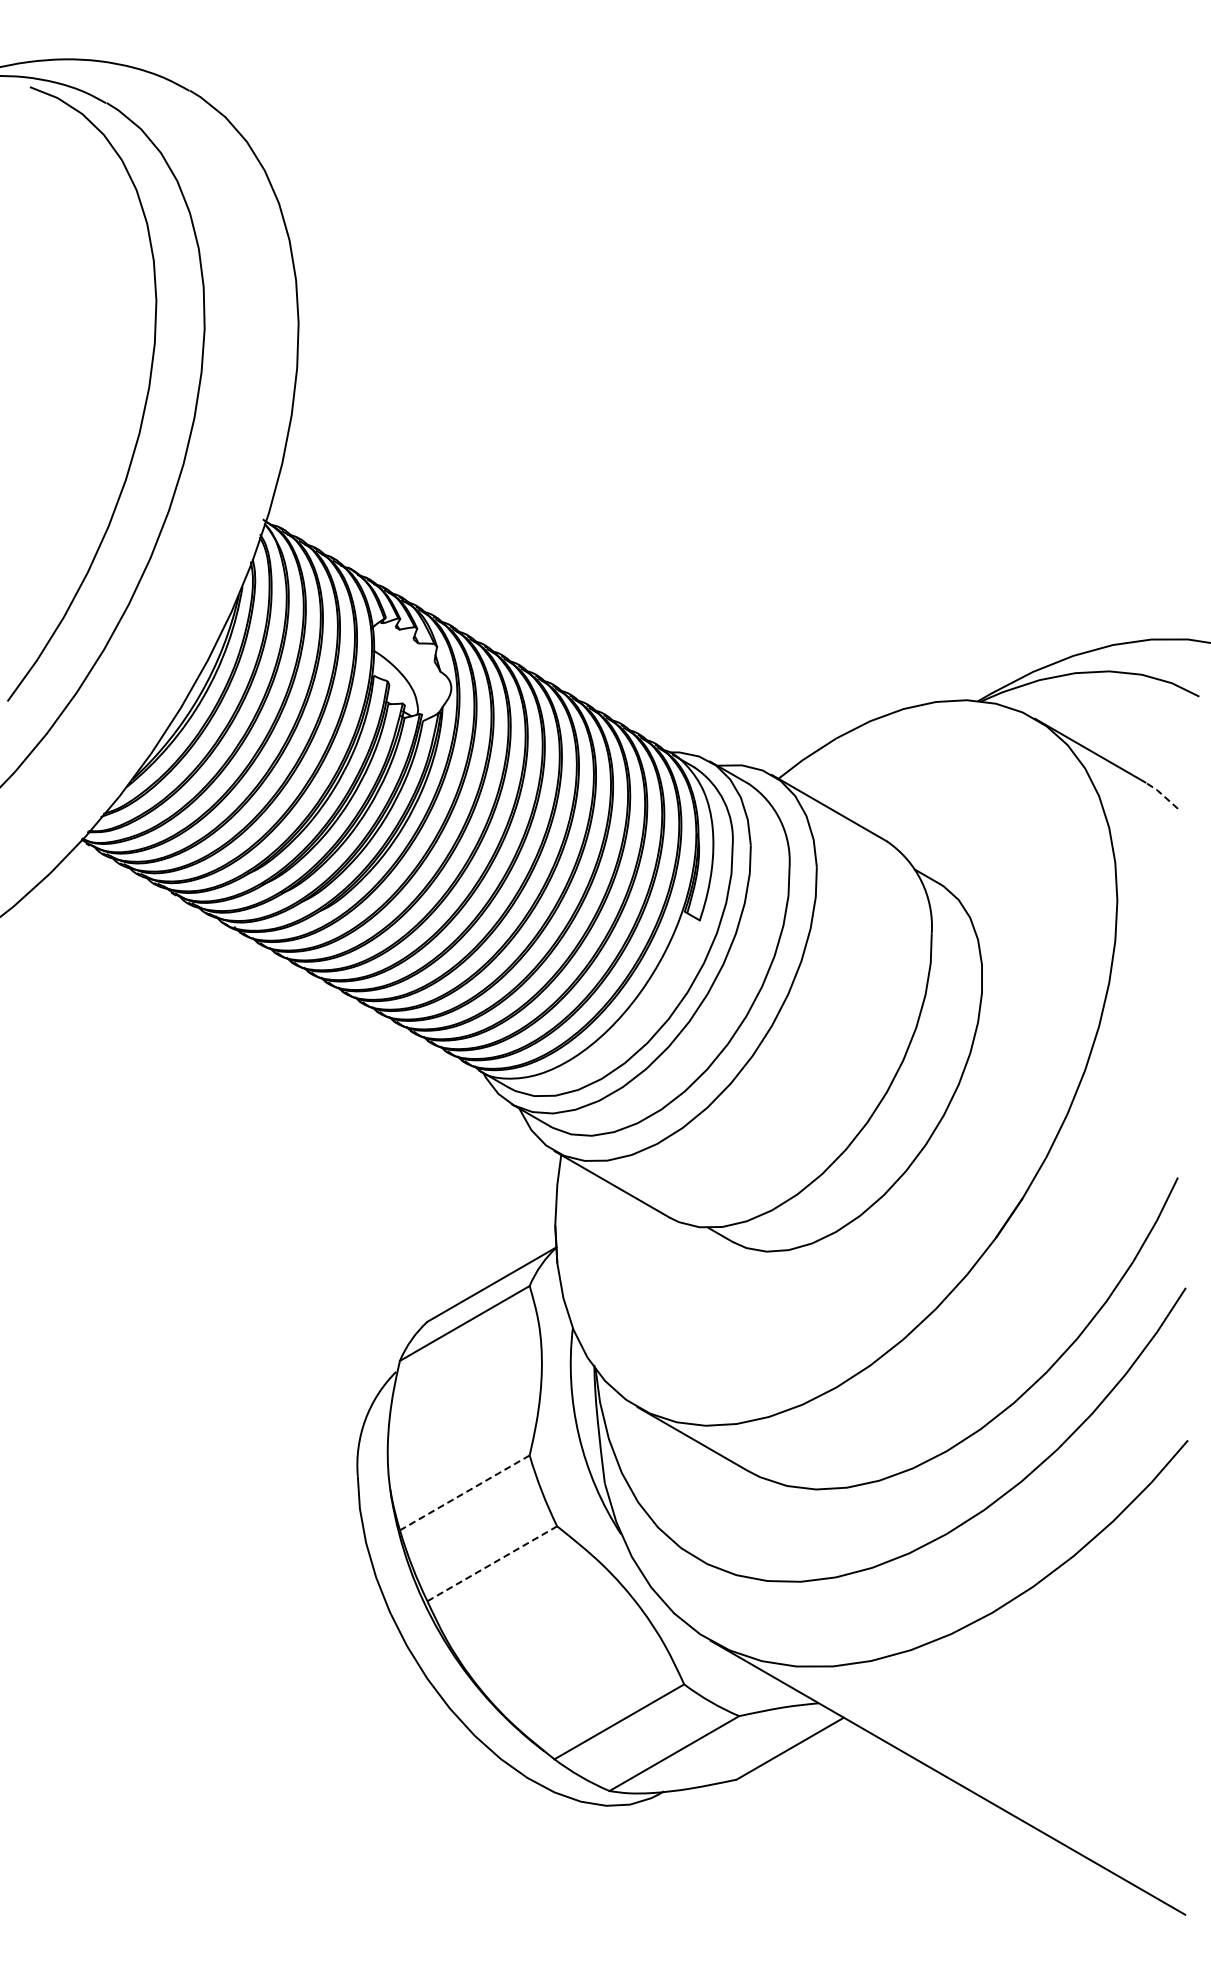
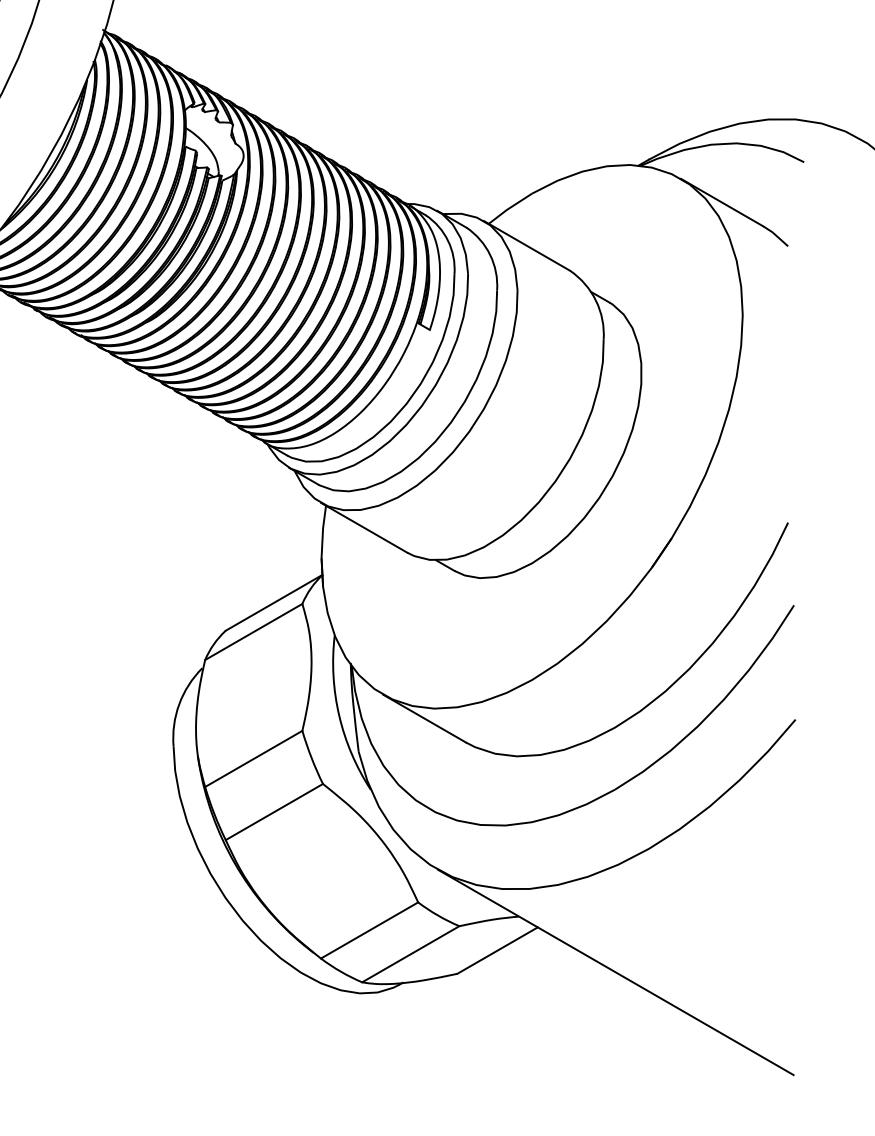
line: (1162, 794) -> (776, 235), dashed -> solid
line: (464, 1492) -> (253, 758), dashed -> solid
line: (492, 1563) -> (274, 811), dashed -> solid

